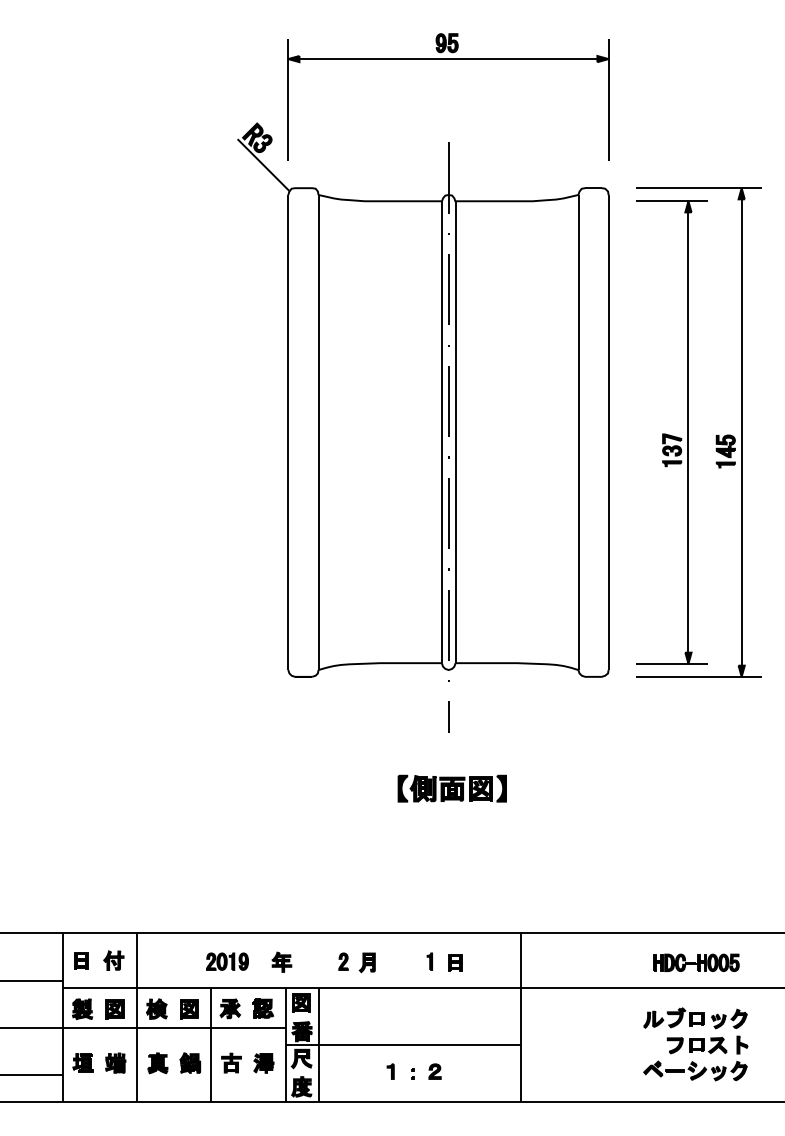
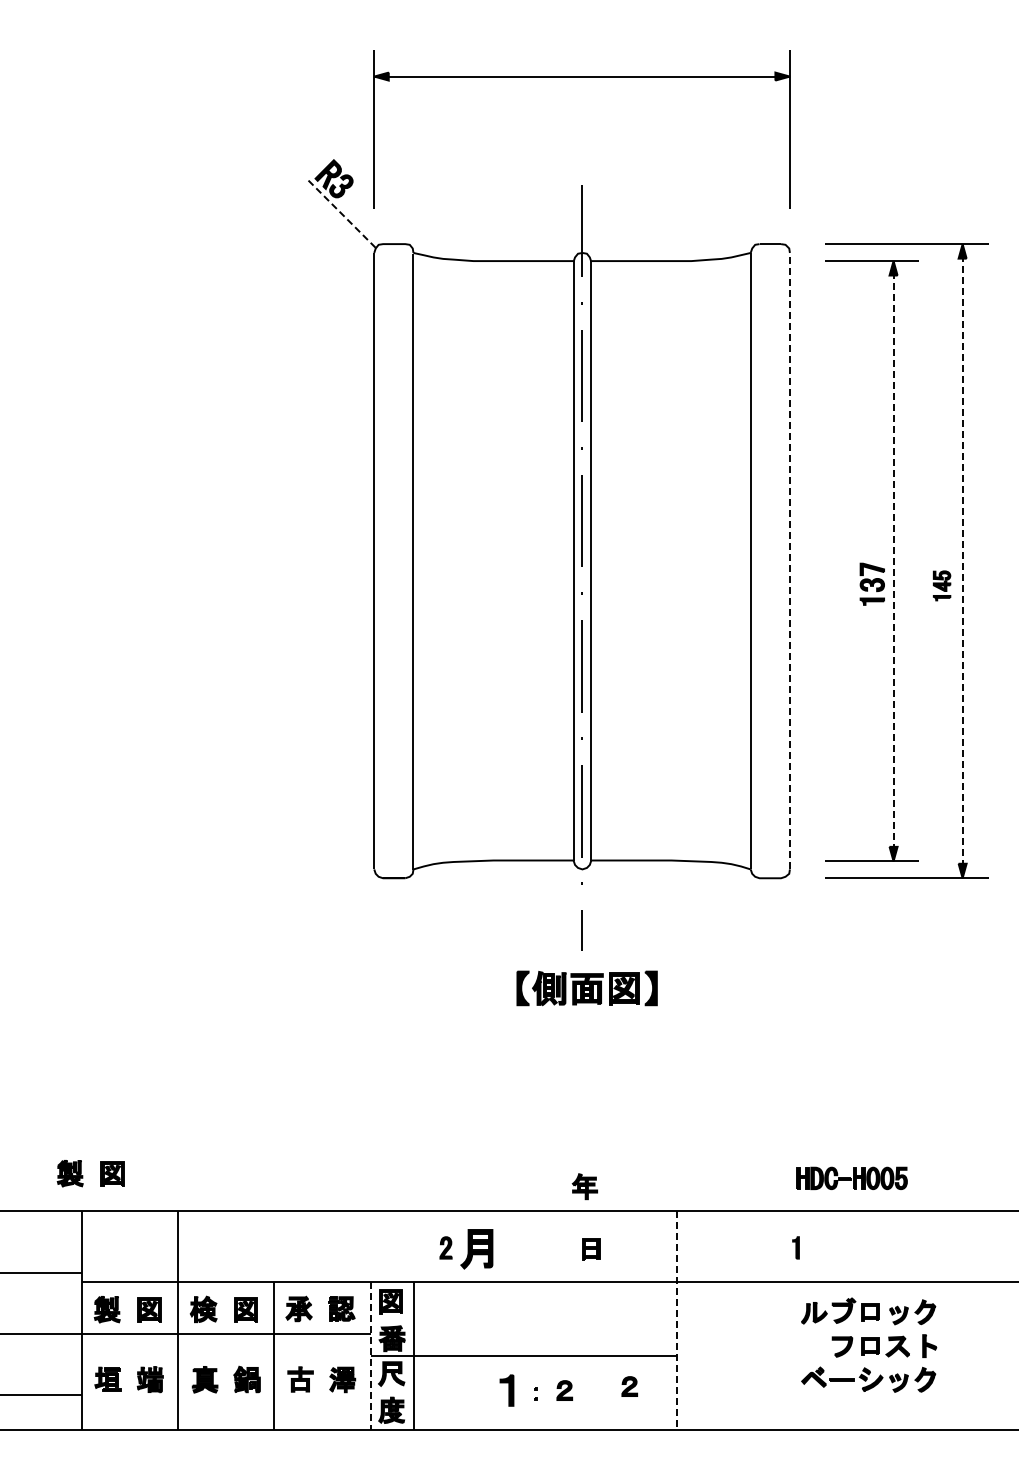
part: (447, 42) -> (580, 55), removed
line: (263, 165) -> (342, 214), solid -> dashed
line: (608, 431) -> (789, 560), solid -> dashed
line: (688, 432) -> (893, 561), solid -> dashed
line: (741, 432) -> (962, 561), solid -> dashed
part: (725, 451) -> (941, 585), size x0.7
part: (451, 788) -> (586, 988), moved
part: (64, 905) -> (83, 1175), added
part: (98, 960) -> (128, 1246), removed
part: (226, 961) -> (294, 1247), removed
part: (429, 961) -> (795, 1247), moved
part: (281, 962) -> (584, 1186), moved
part: (367, 962) -> (476, 1249), size x1.6
part: (696, 962) -> (851, 1178), moved
line: (521, 1017) -> (676, 1320), solid -> dashed
part: (696, 1043) -> (869, 1344), moved
line: (285, 1045) -> (370, 1356), solid -> dashed
part: (484, 1068) -> (629, 1386), added
part: (390, 1071) -> (507, 1390), size x1.6

